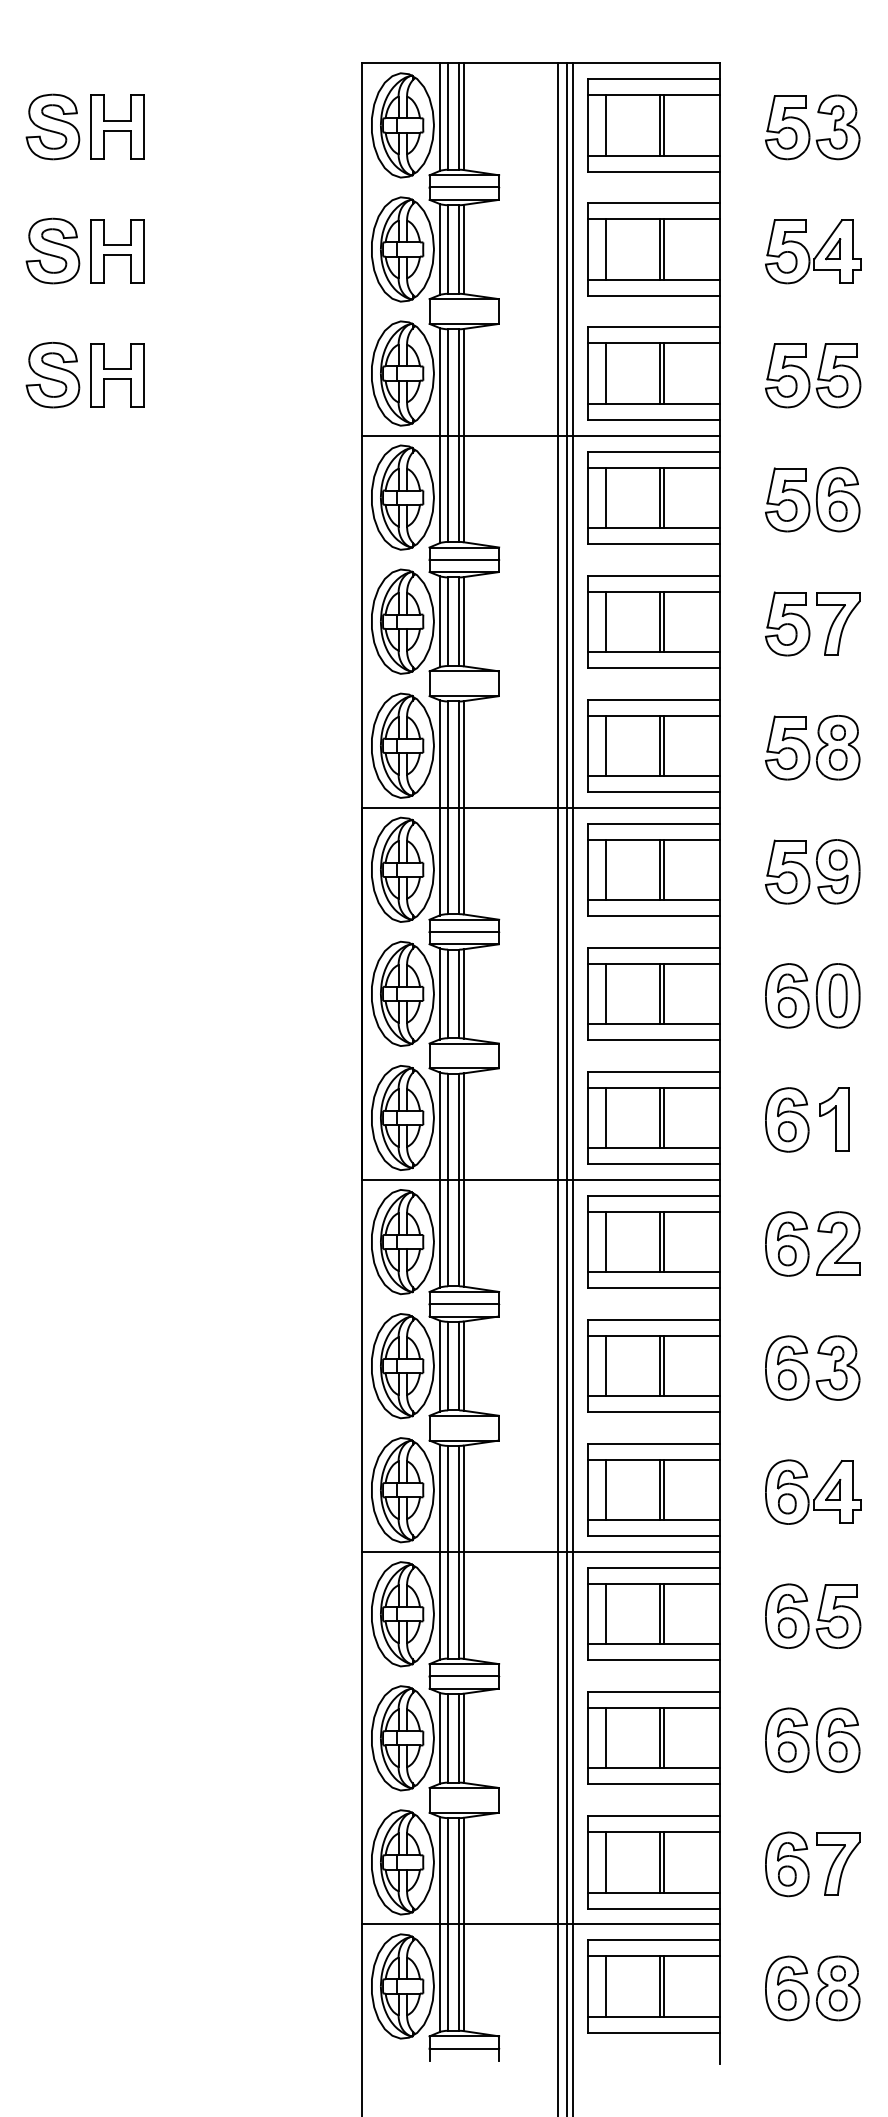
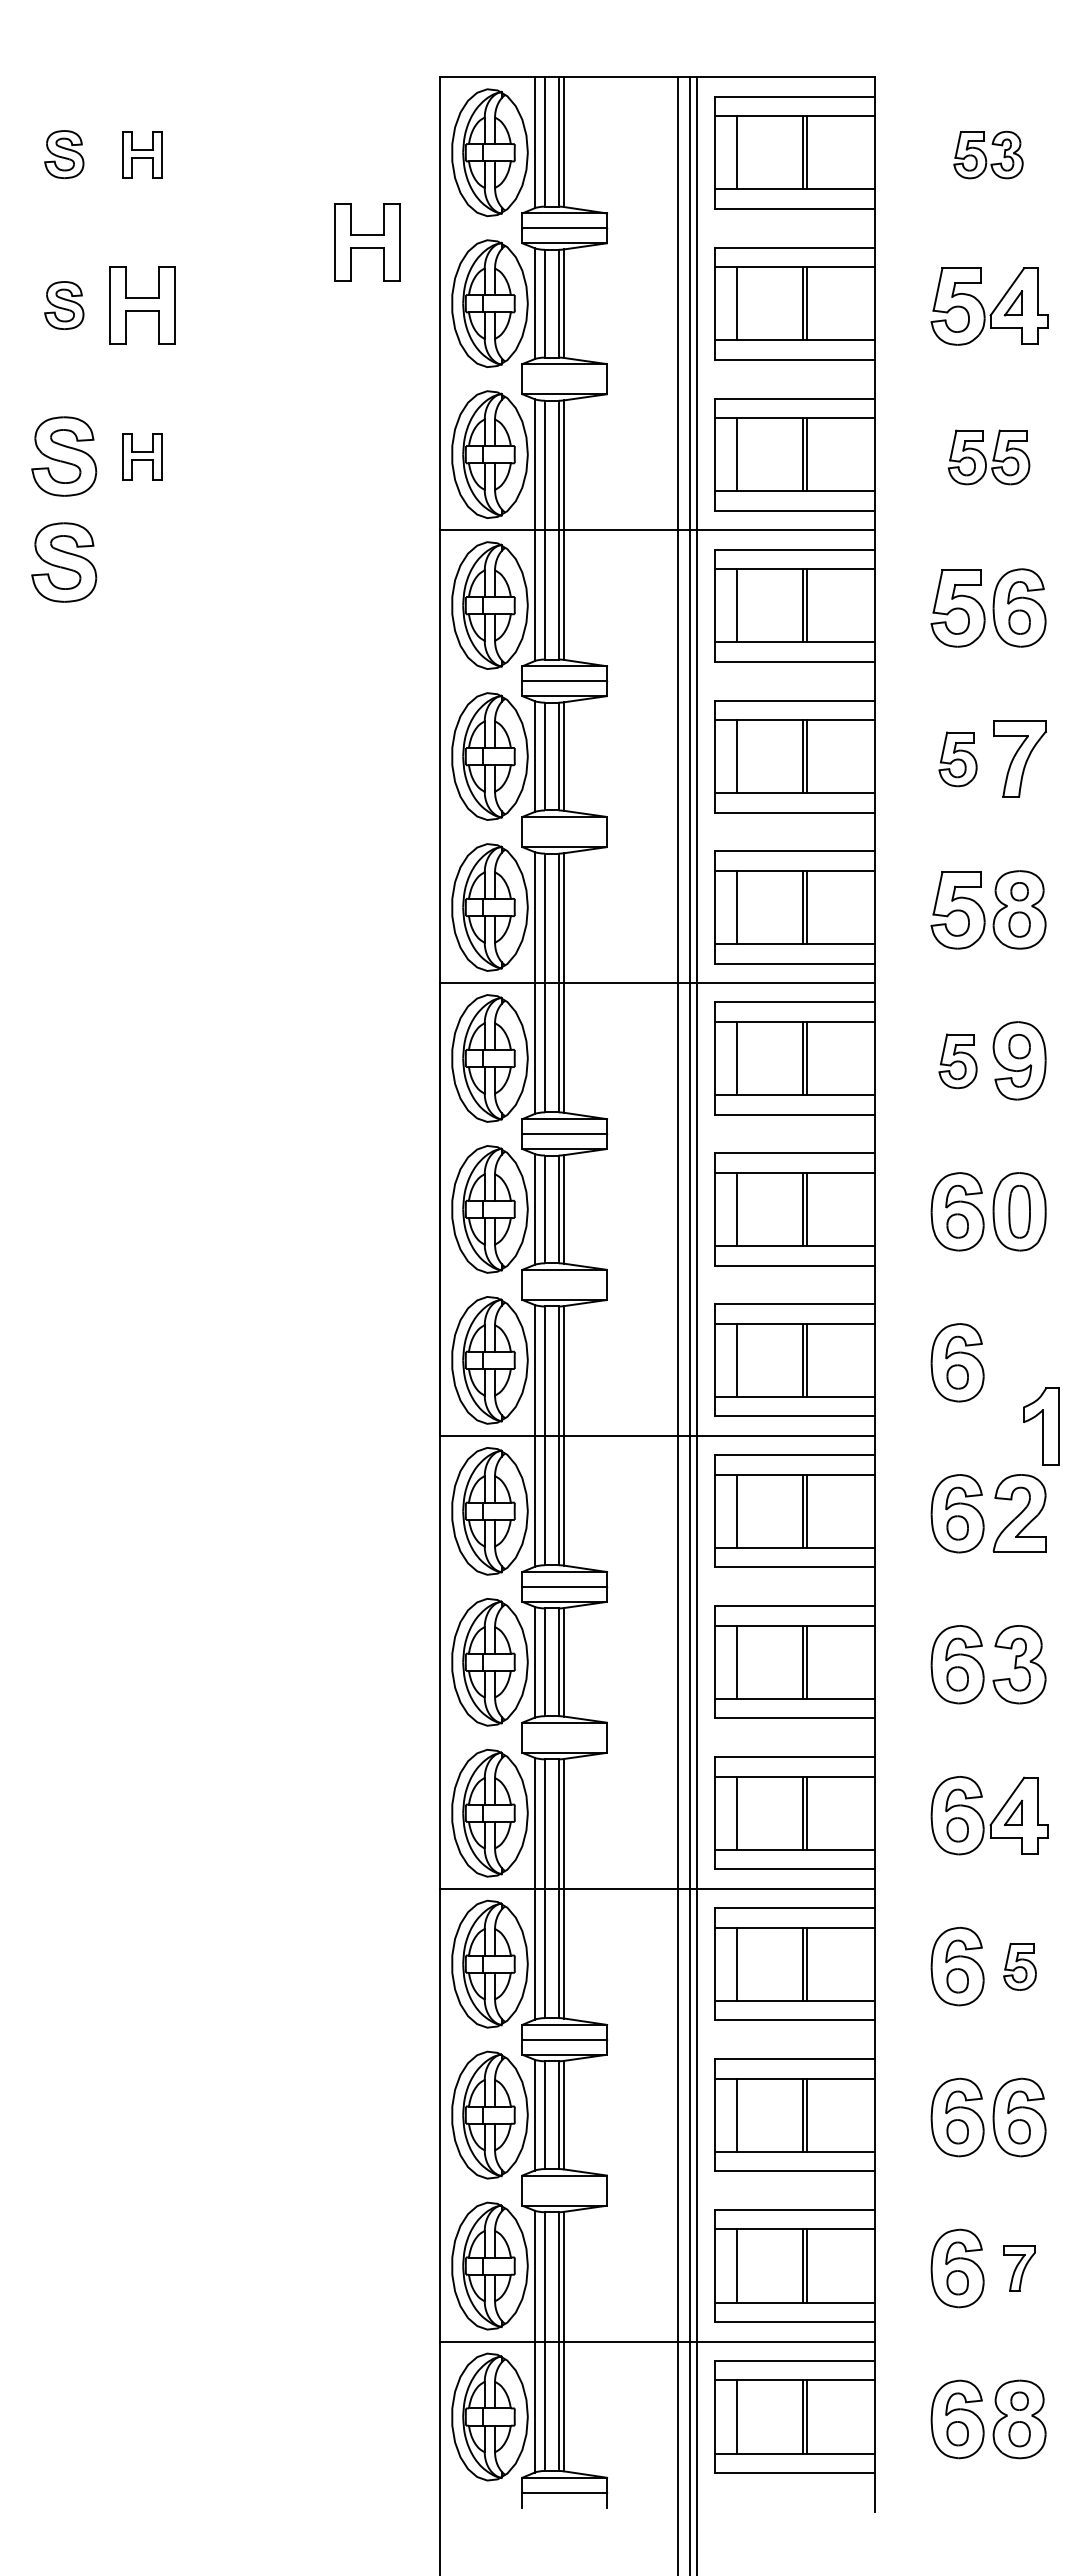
part: (53, 126) -> (64, 154), size x0.6
part: (117, 126) -> (142, 154), size x0.6
part: (812, 126) -> (988, 154), size x0.6
part: (302, 199) -> (367, 242), added
part: (53, 250) -> (64, 305), size x0.6
part: (117, 375) -> (142, 456), size x0.6
part: (812, 375) -> (988, 457), size x0.7
part: (53, 462) -> (64, 562), added
part: (787, 624) -> (957, 759), size x0.7
part: (787, 872) -> (957, 1061), size x0.7
part: (834, 1119) -> (1041, 1426), moved
part: (838, 1616) -> (1019, 1966), size x0.6
part: (838, 1864) -> (1019, 2268), size x0.6

